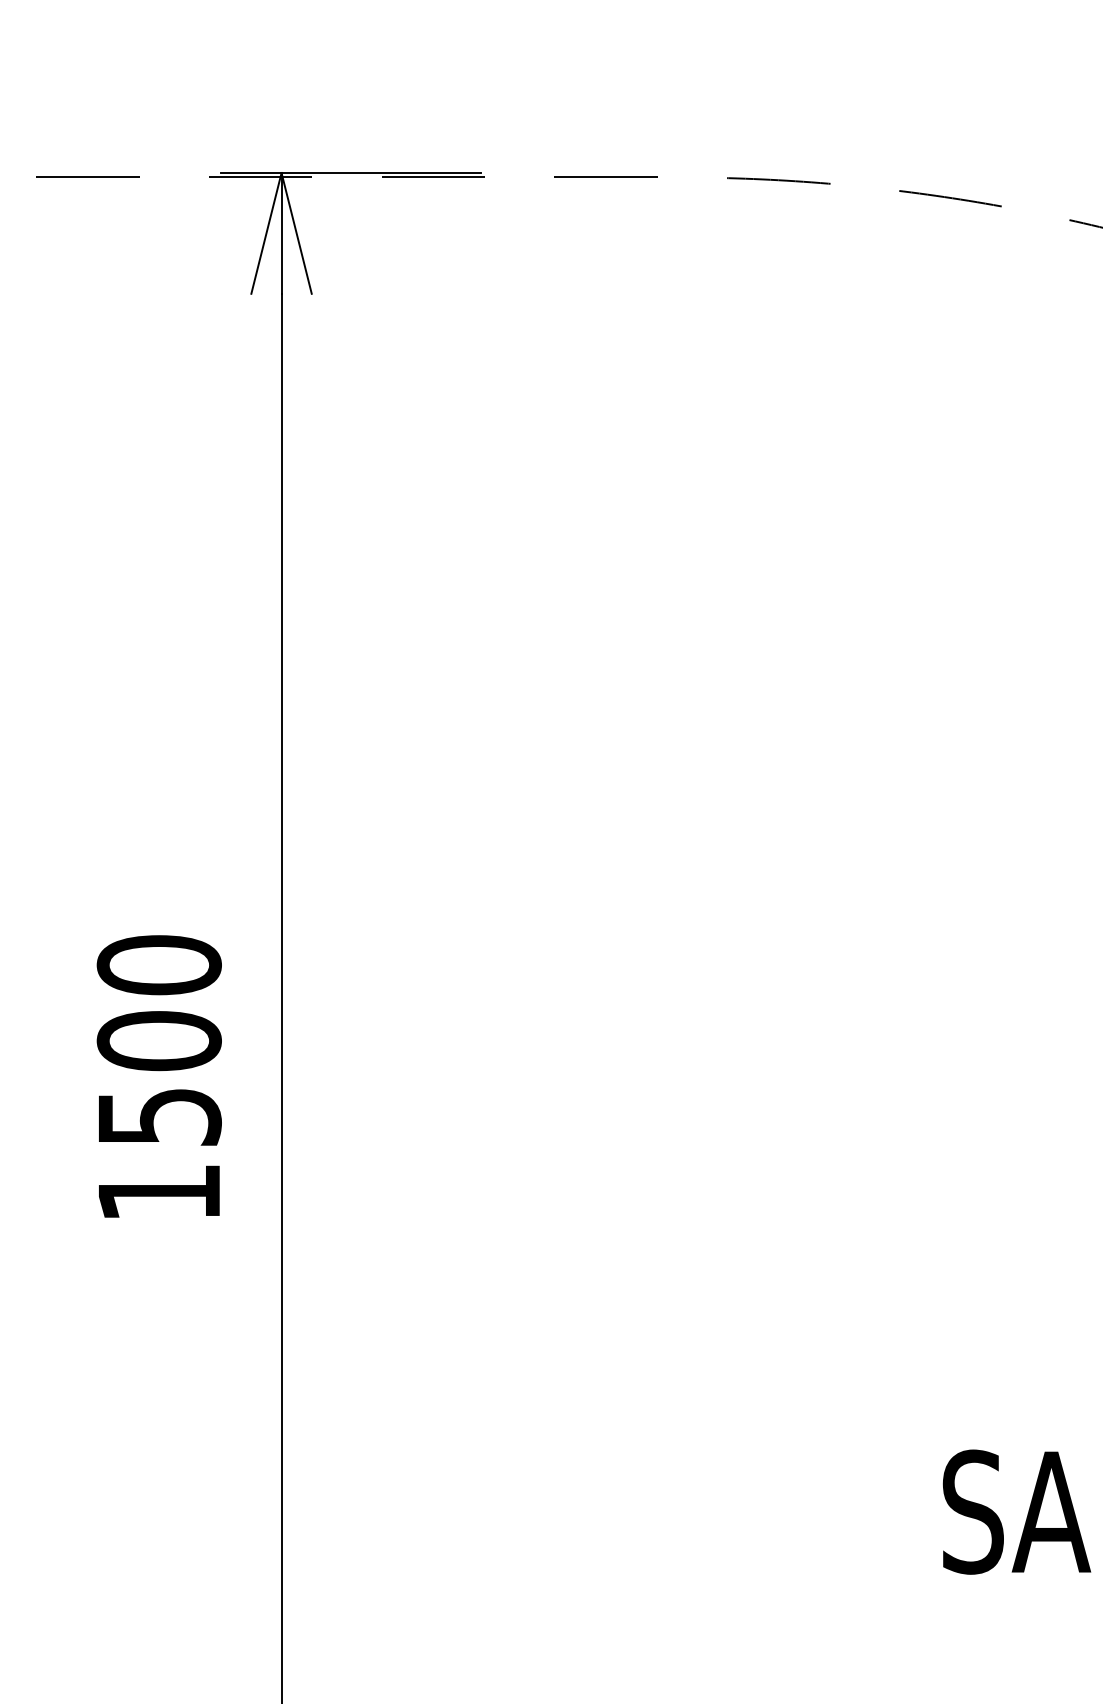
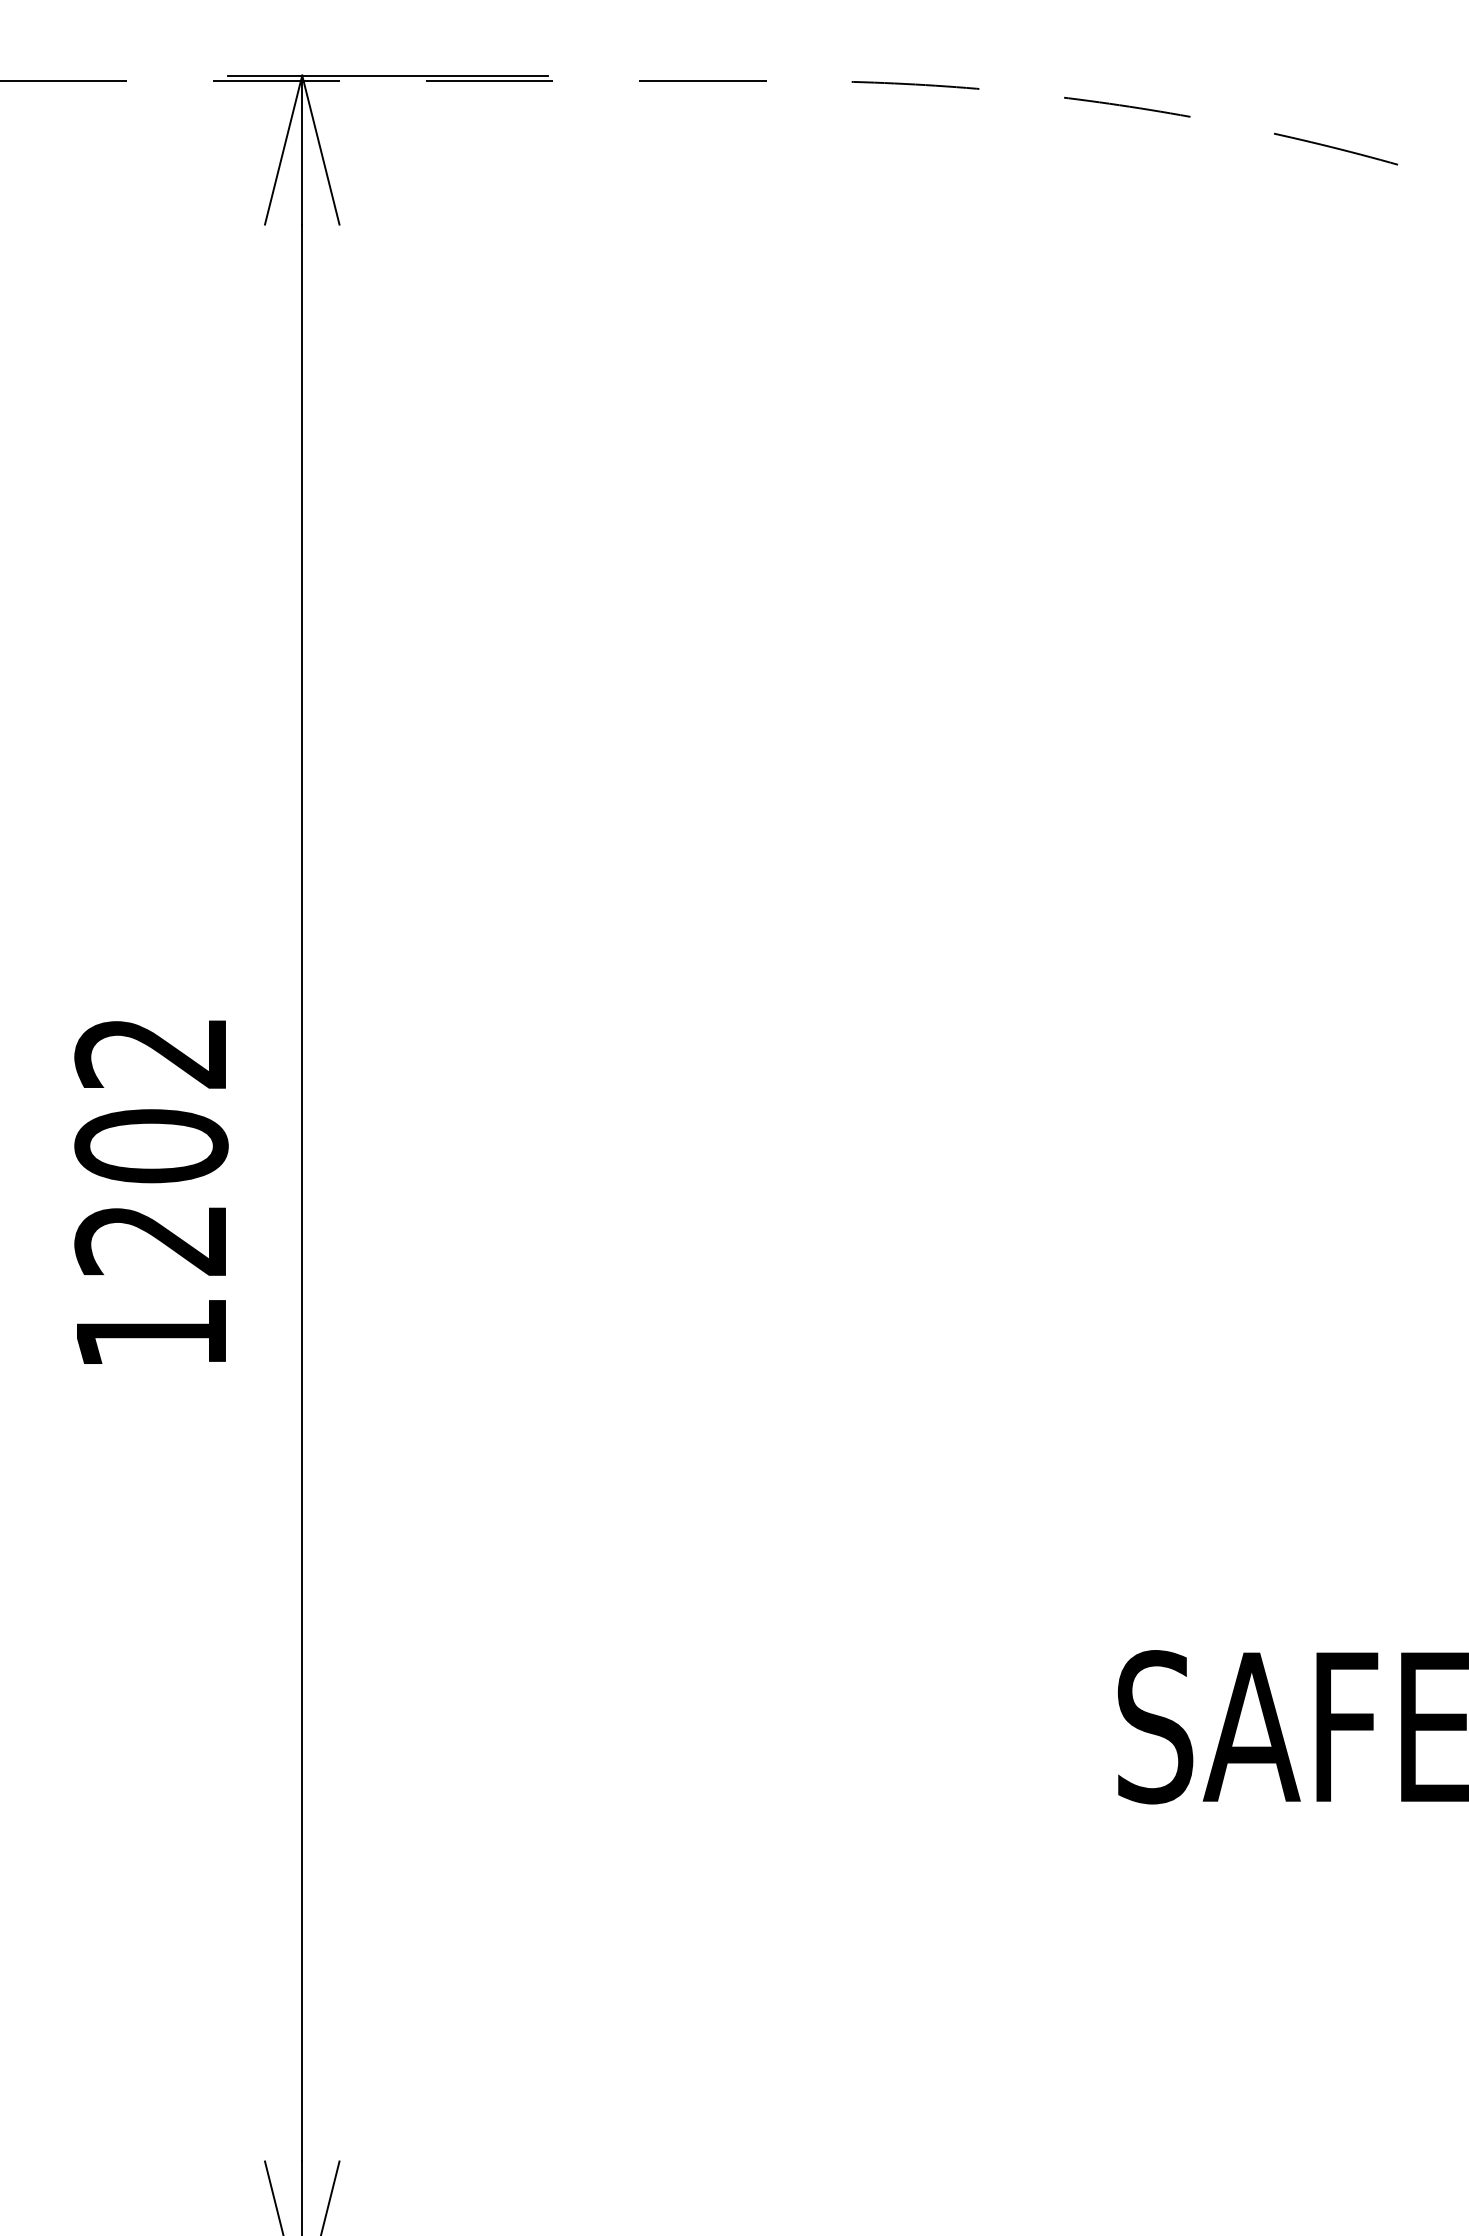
text: (159, 1040) -> (151, 1145), 1500 -> 1202

